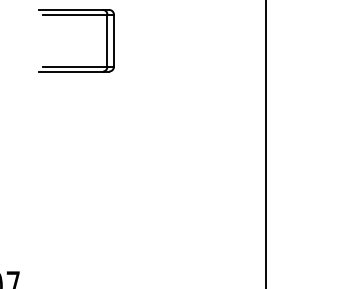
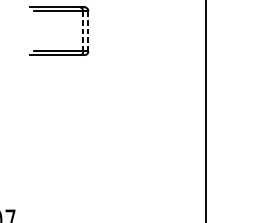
line: (107, 40) -> (83, 31), solid -> dashed
line: (114, 40) -> (88, 31), solid -> dashed

